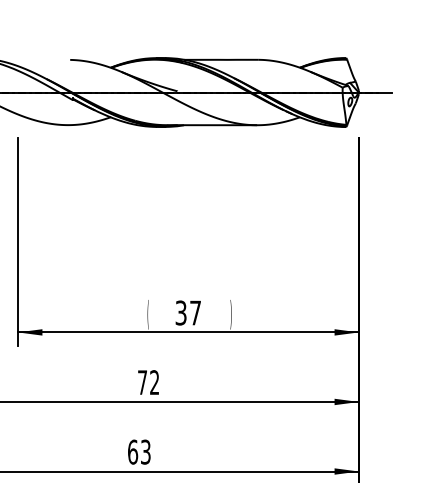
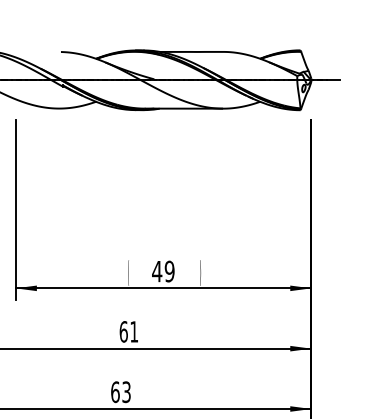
text: (188, 312) -> (163, 271), 37 -> 49
text: (148, 382) -> (128, 331), 72 -> 61

